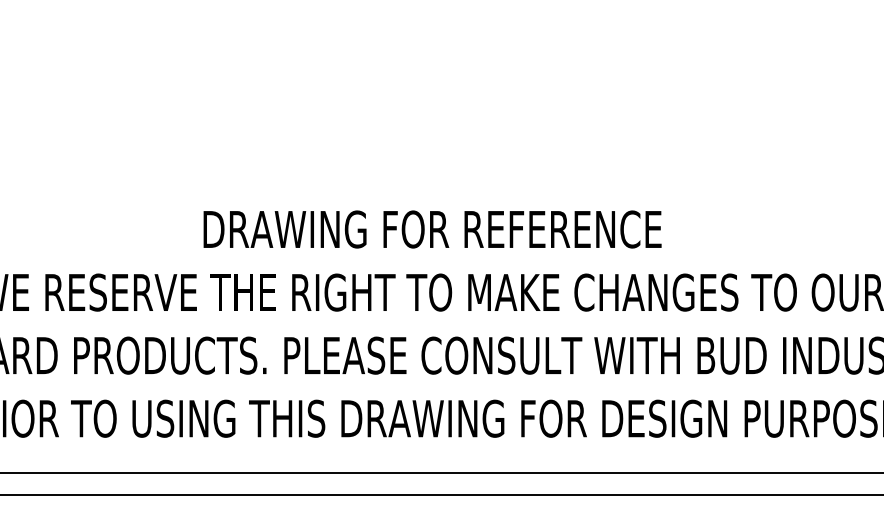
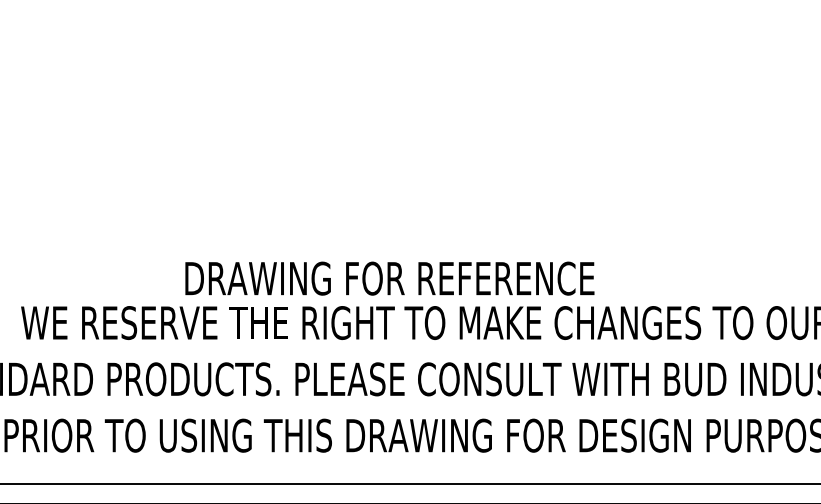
text: (432, 229) -> (389, 278), moved

